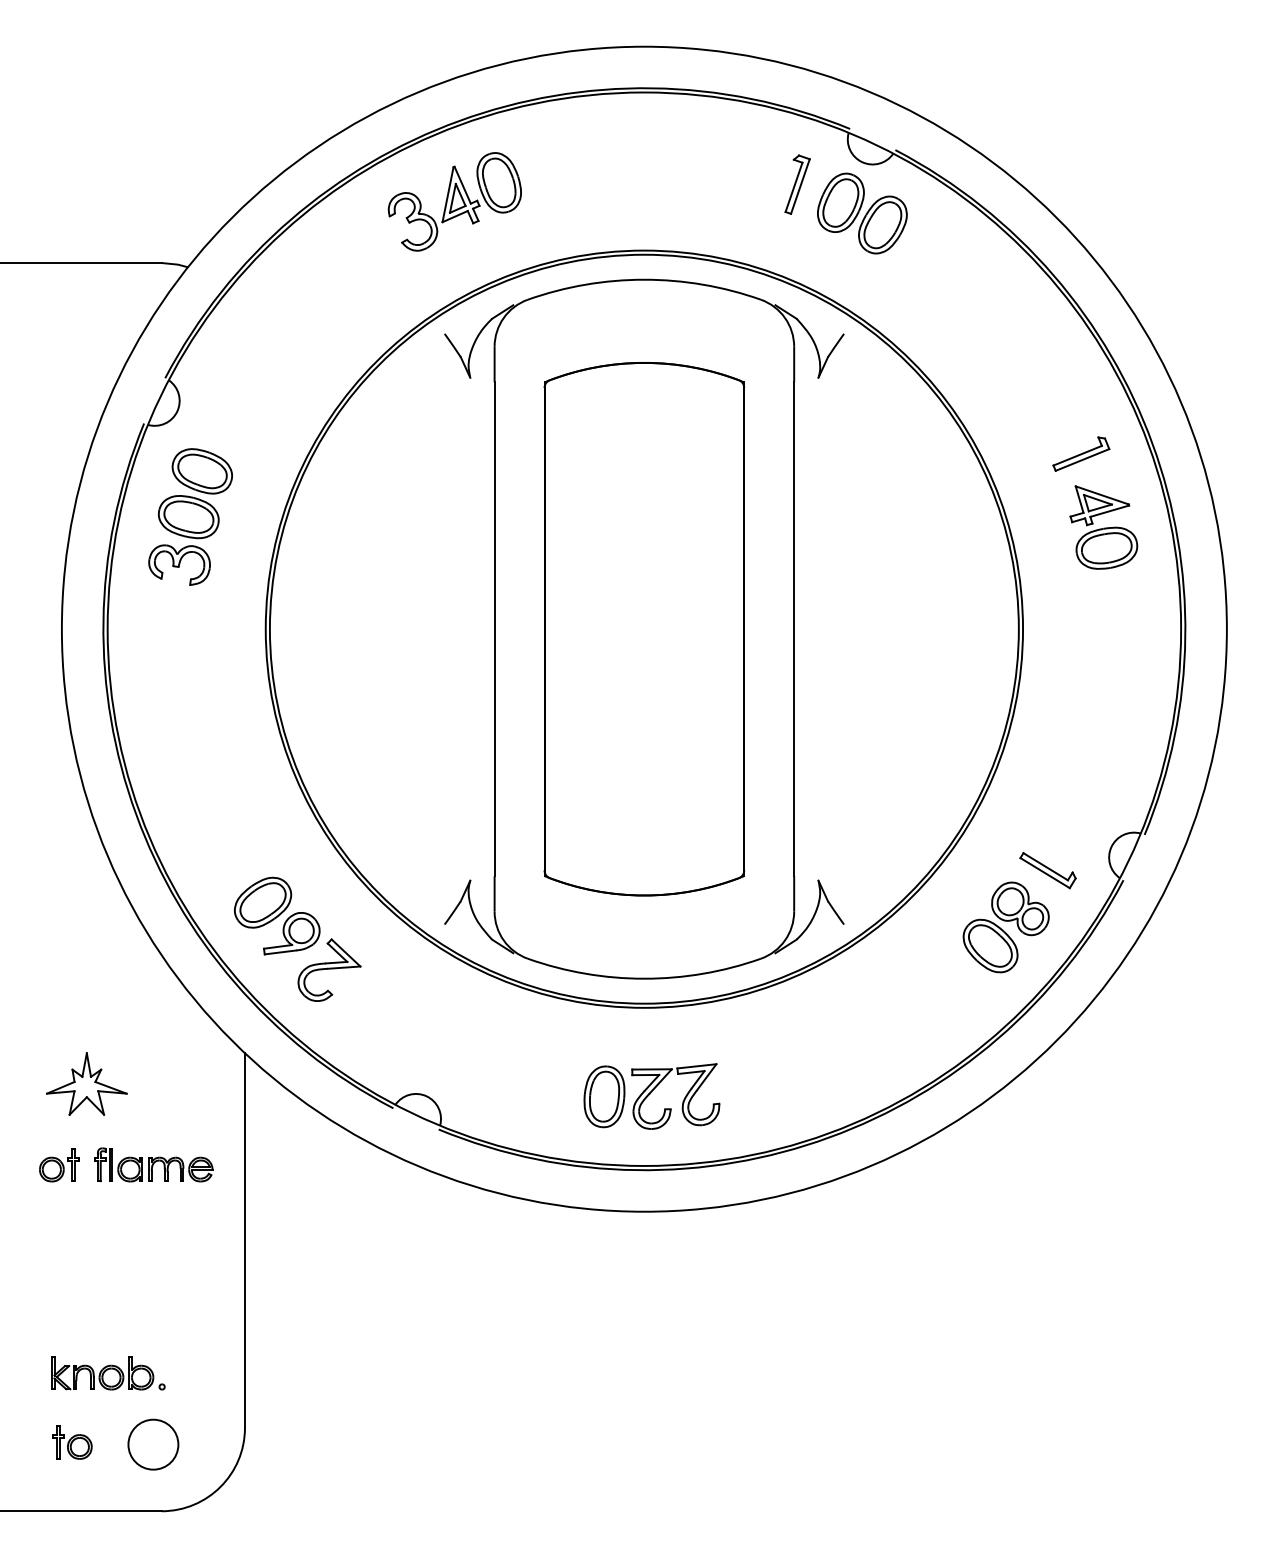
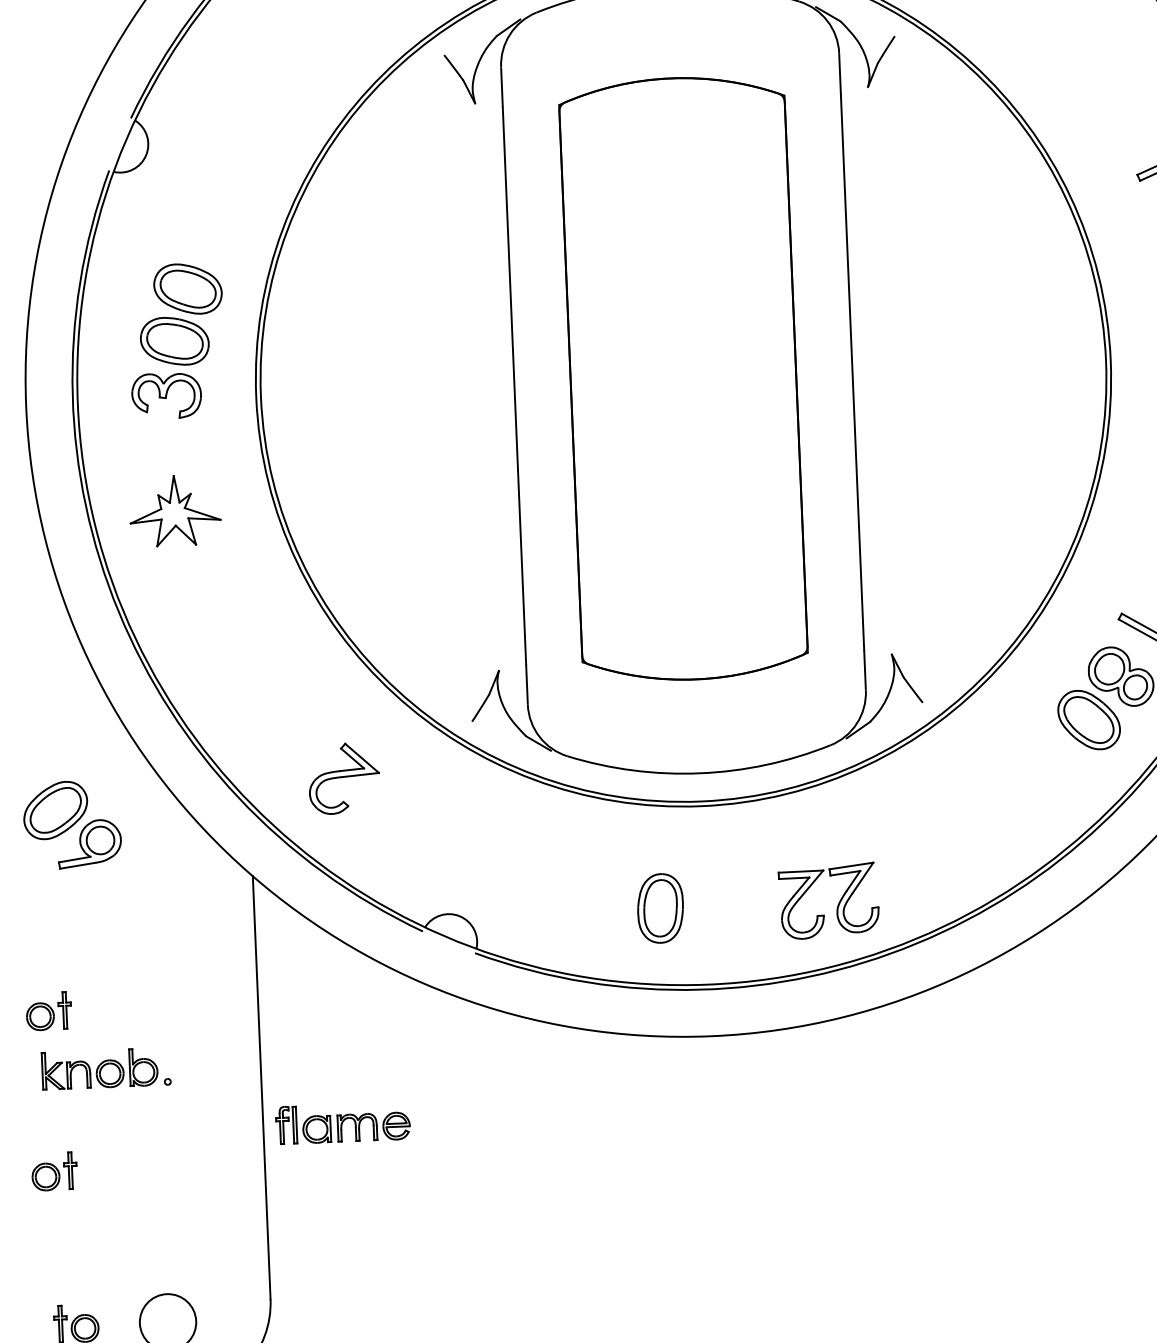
part: (190, 516) -> (176, 340), moved
part: (277, 915) -> (72, 824), moved
part: (86, 1083) -> (174, 510), moved
part: (683, 1099) -> (837, 904), moved
part: (153, 1164) -> (342, 1122), moved
part: (58, 1307) -> (54, 1172), added
part: (108, 1373) -> (106, 1069), moved

